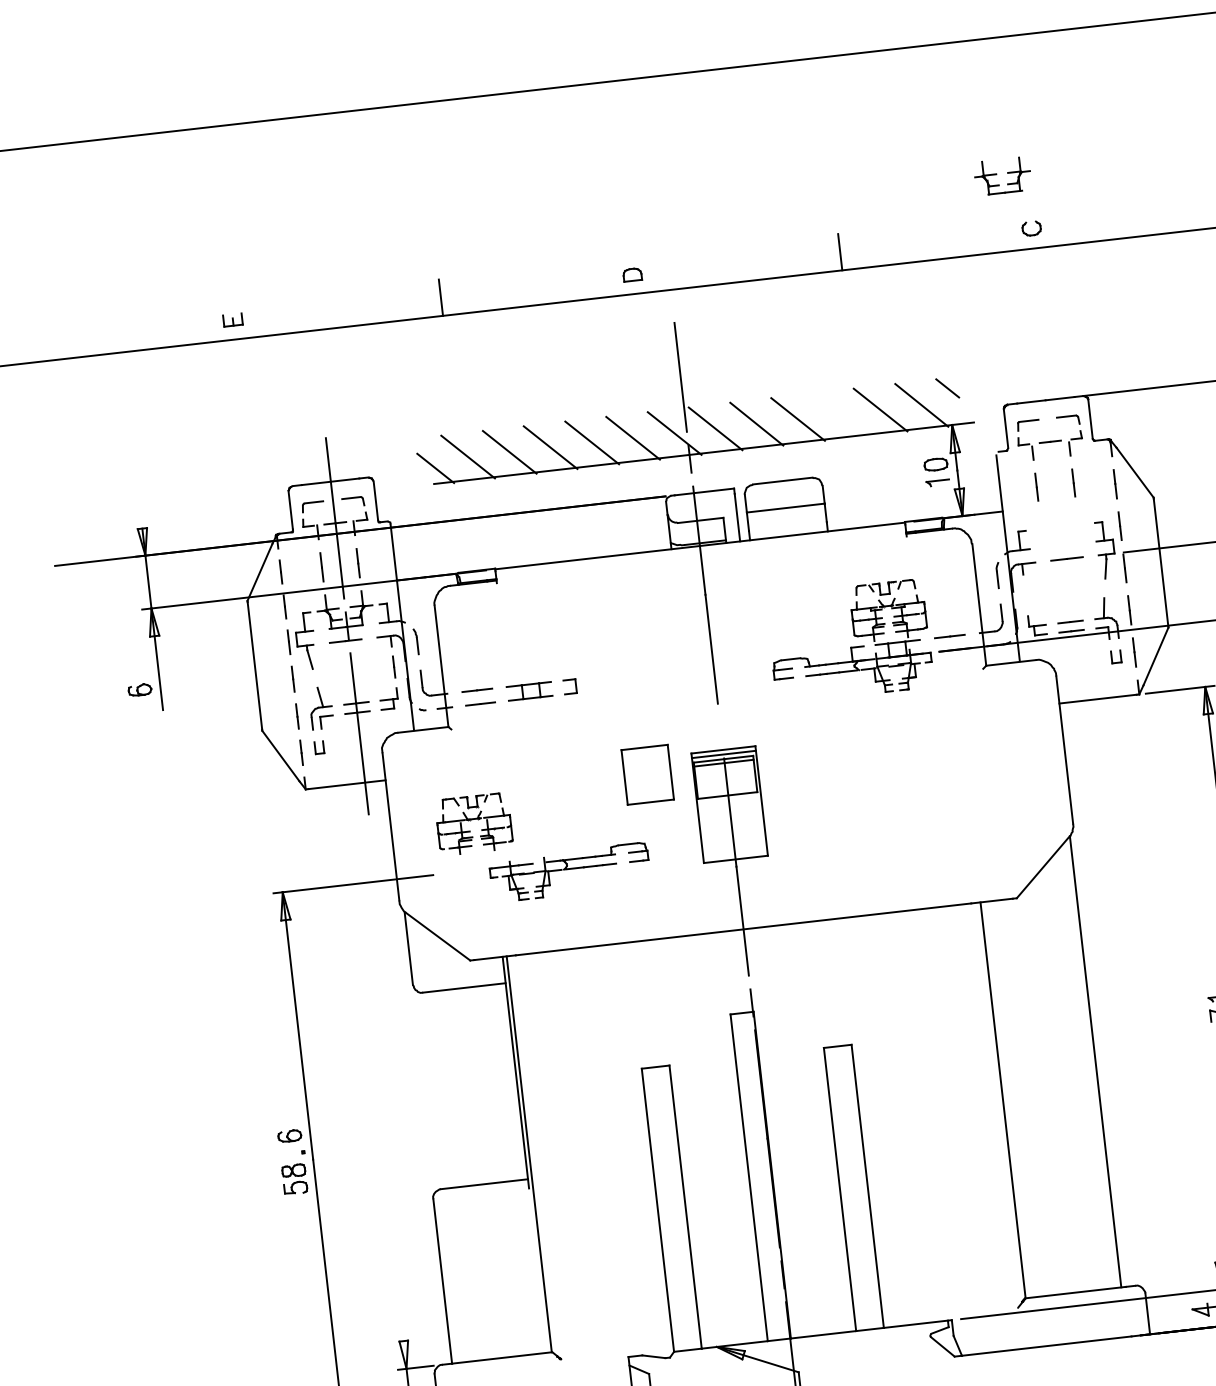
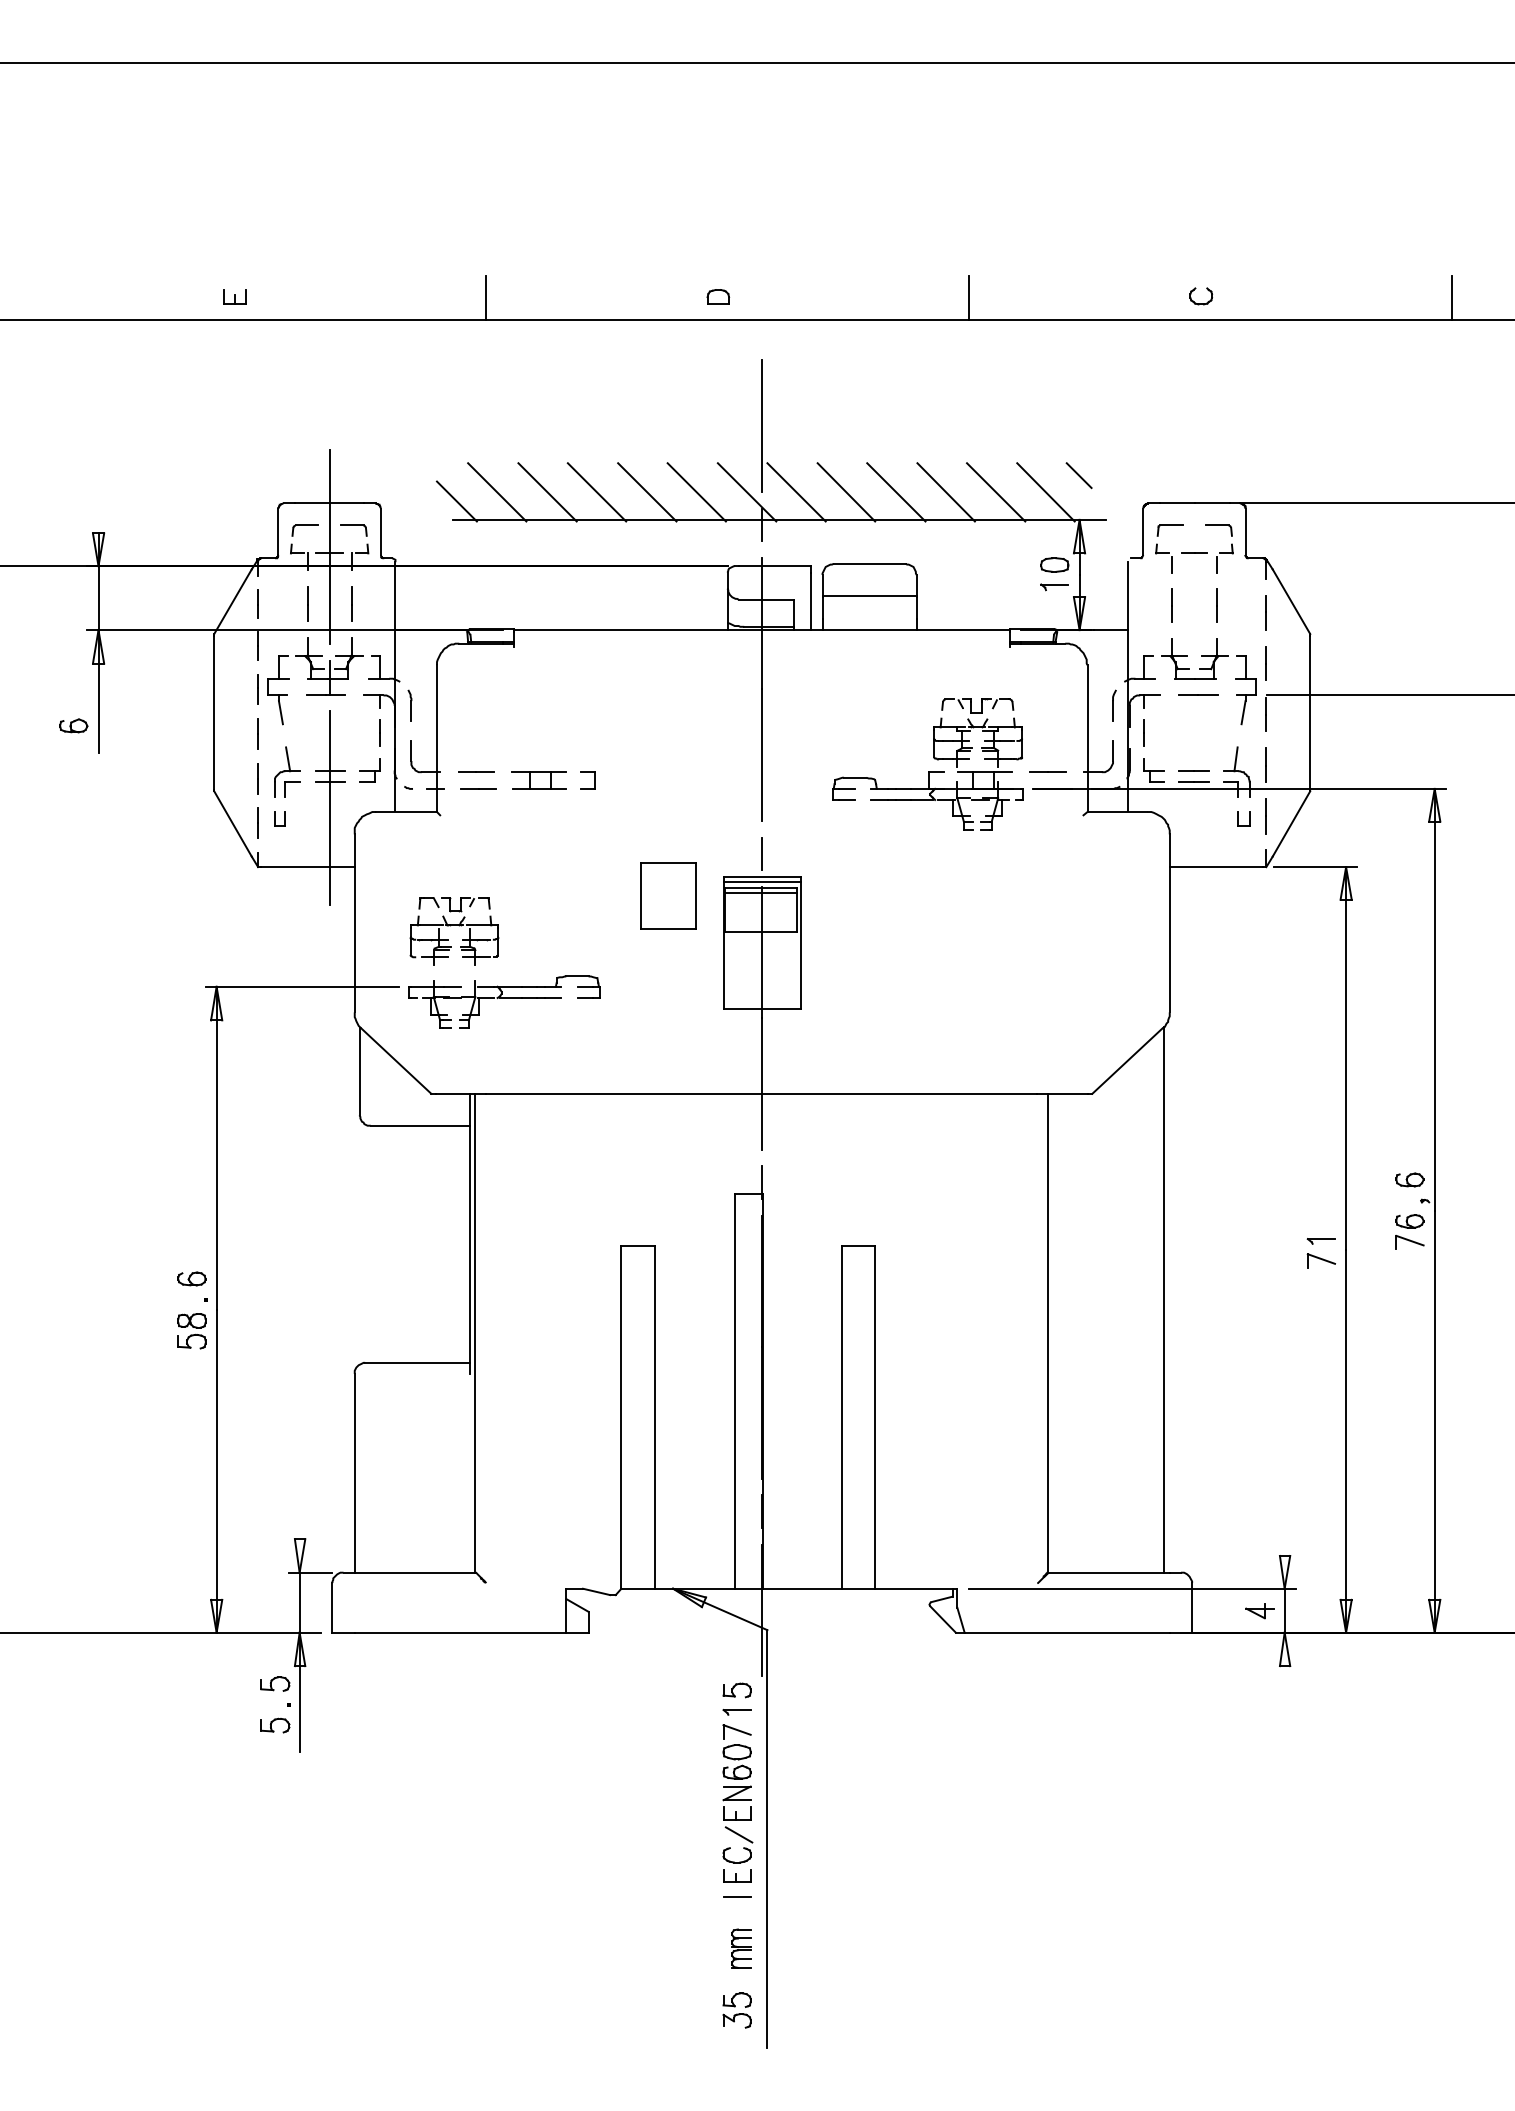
part: (996, 175) -> (1187, 656), moved
line: (838, 414) -> (945, 492), added
line: (1025, 594) -> (1143, 732), added
line: (720, 730) -> (761, 853), added
part: (570, 871) -> (504, 1001), moved

